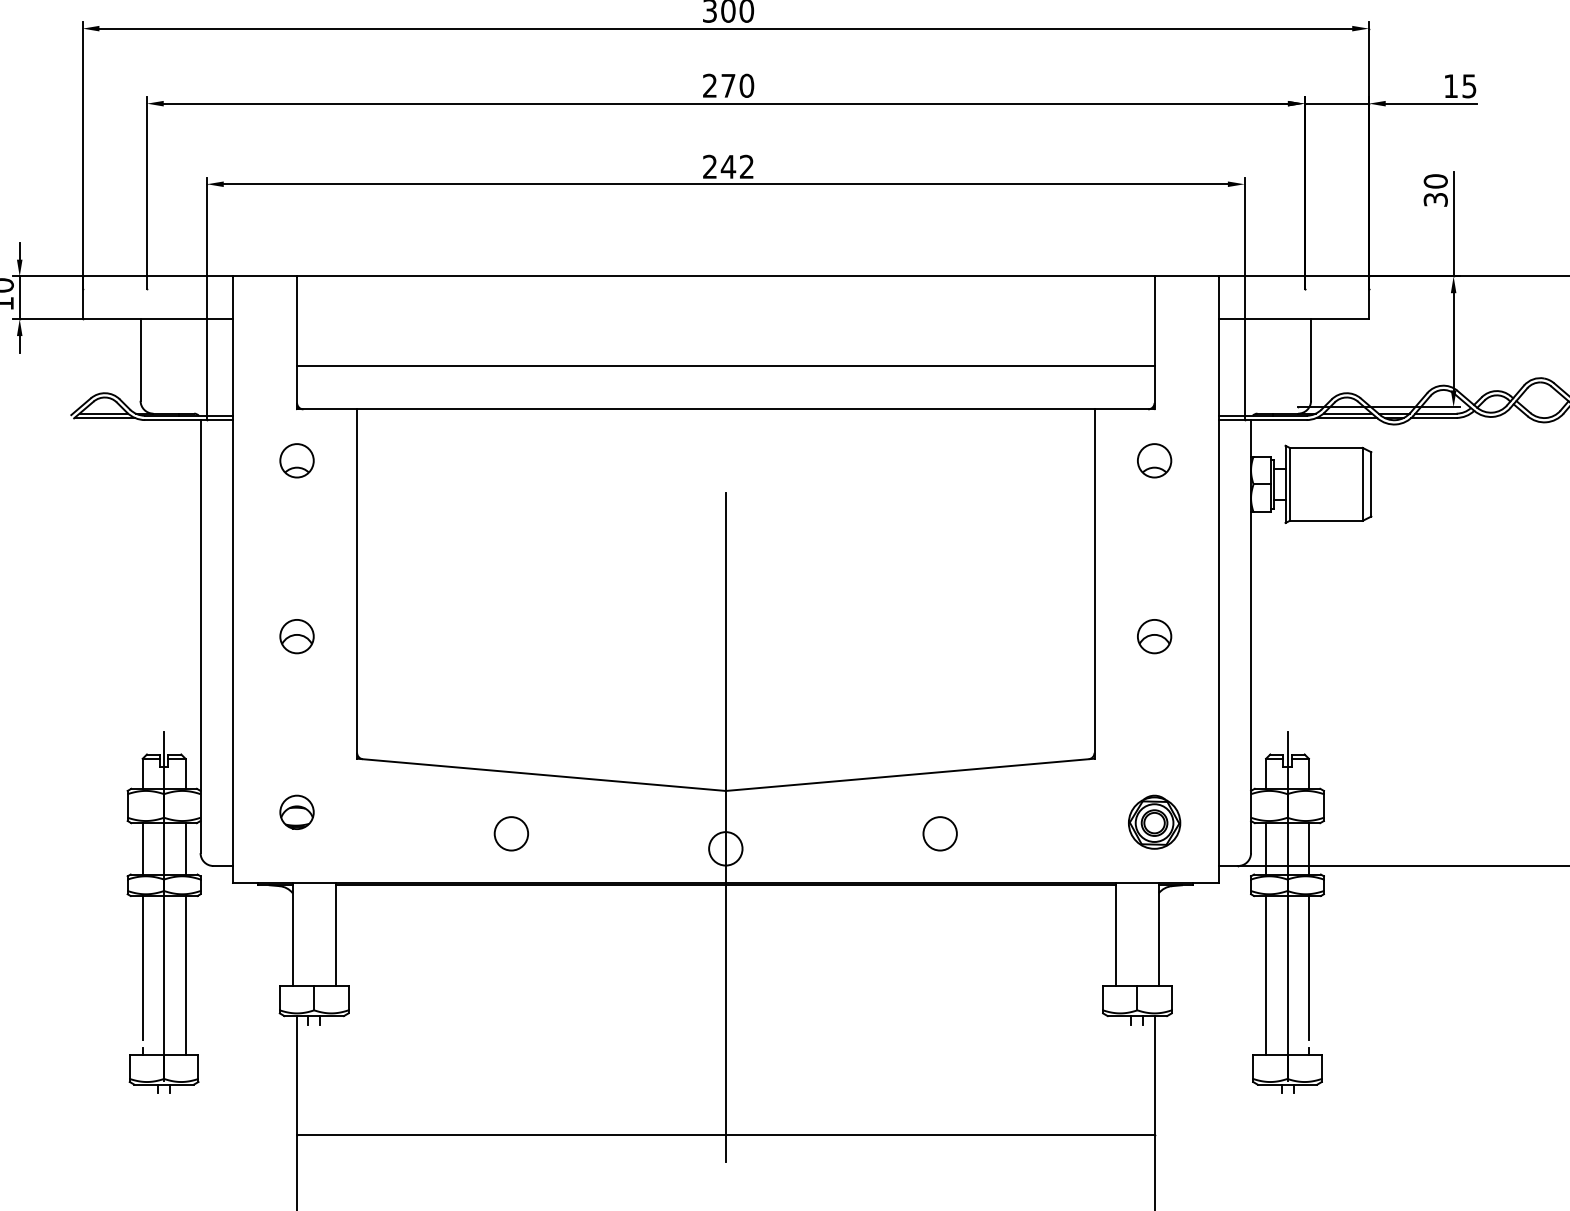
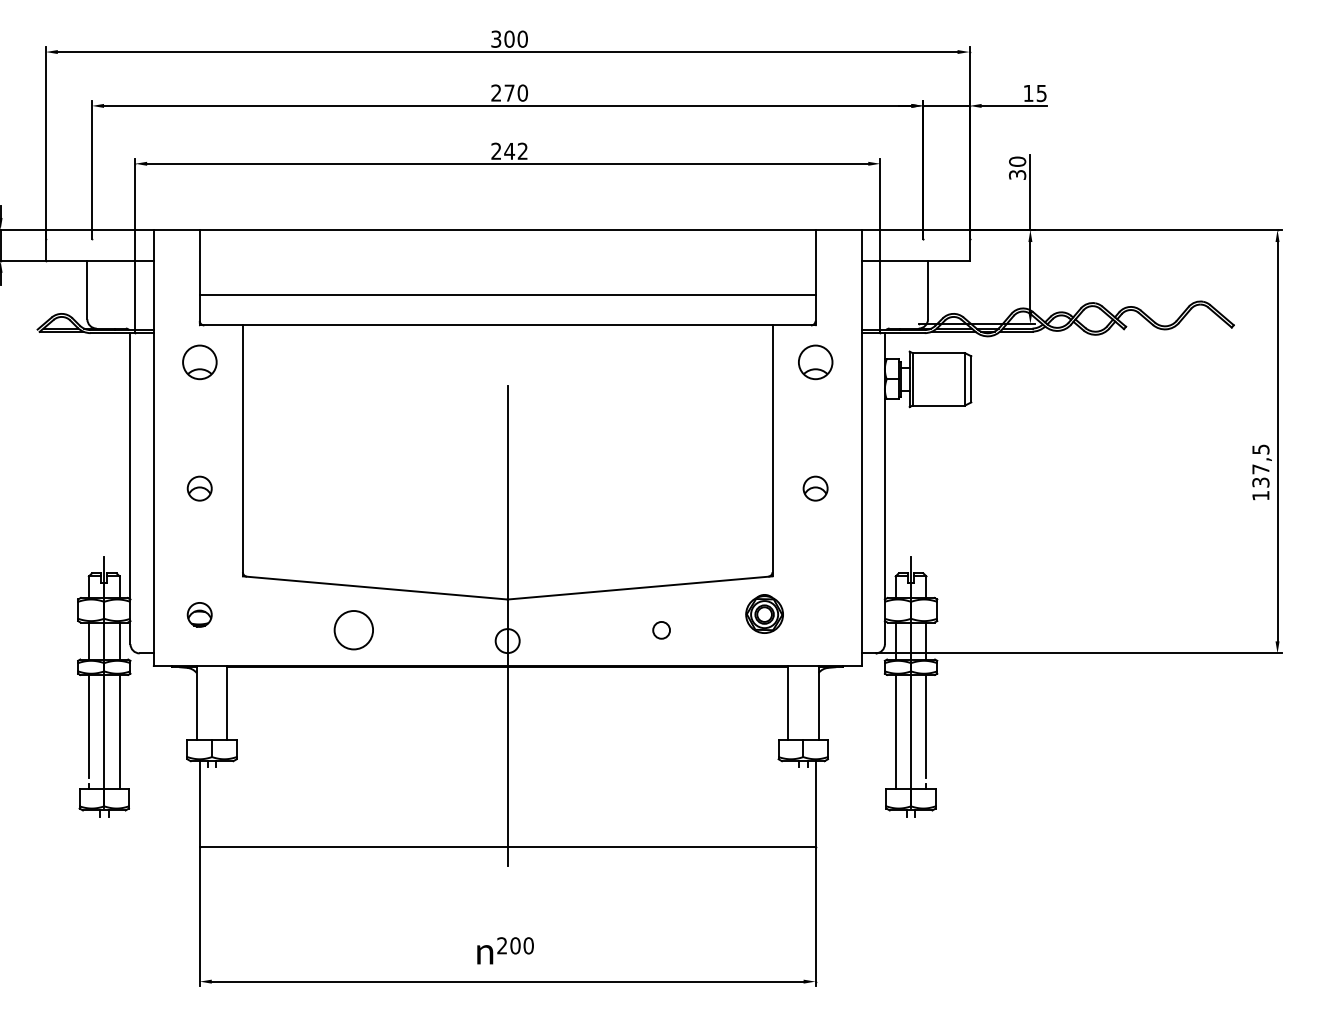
part: (296, 460) -> (199, 362), size x1.4
part: (1154, 460) -> (815, 362), size x1.4
part: (1154, 821) -> (764, 613), moved
circle: (511, 834) -> (353, 630), size x1.6
circle: (939, 834) -> (661, 630), size x0.7

